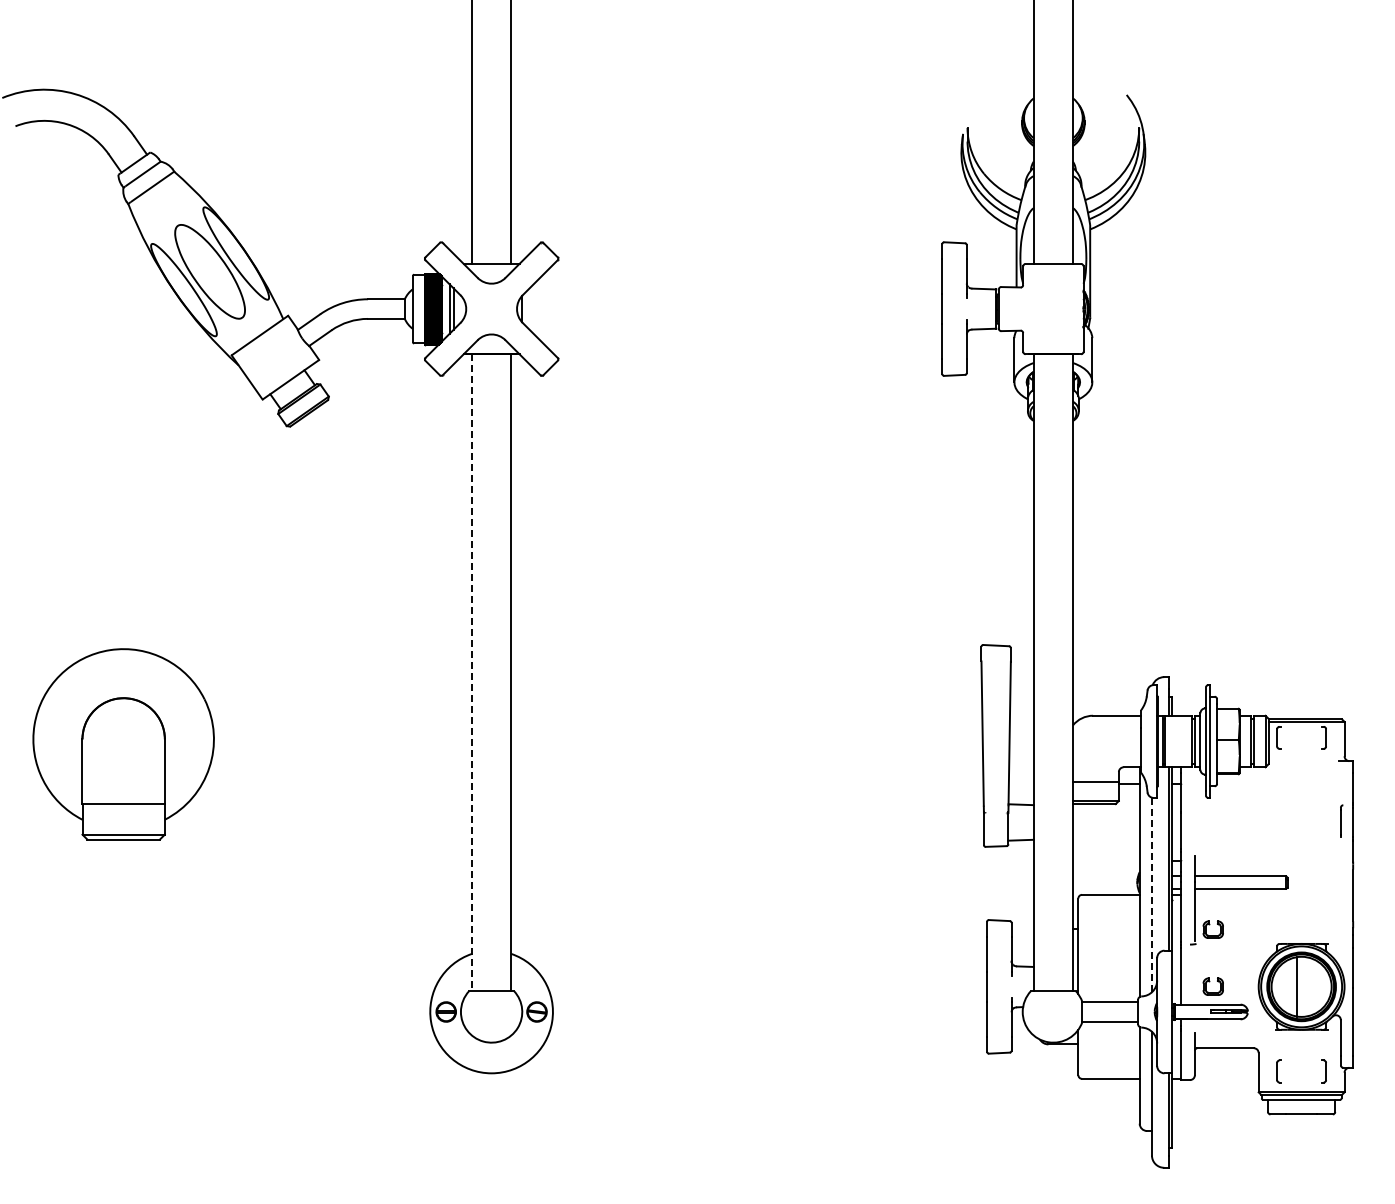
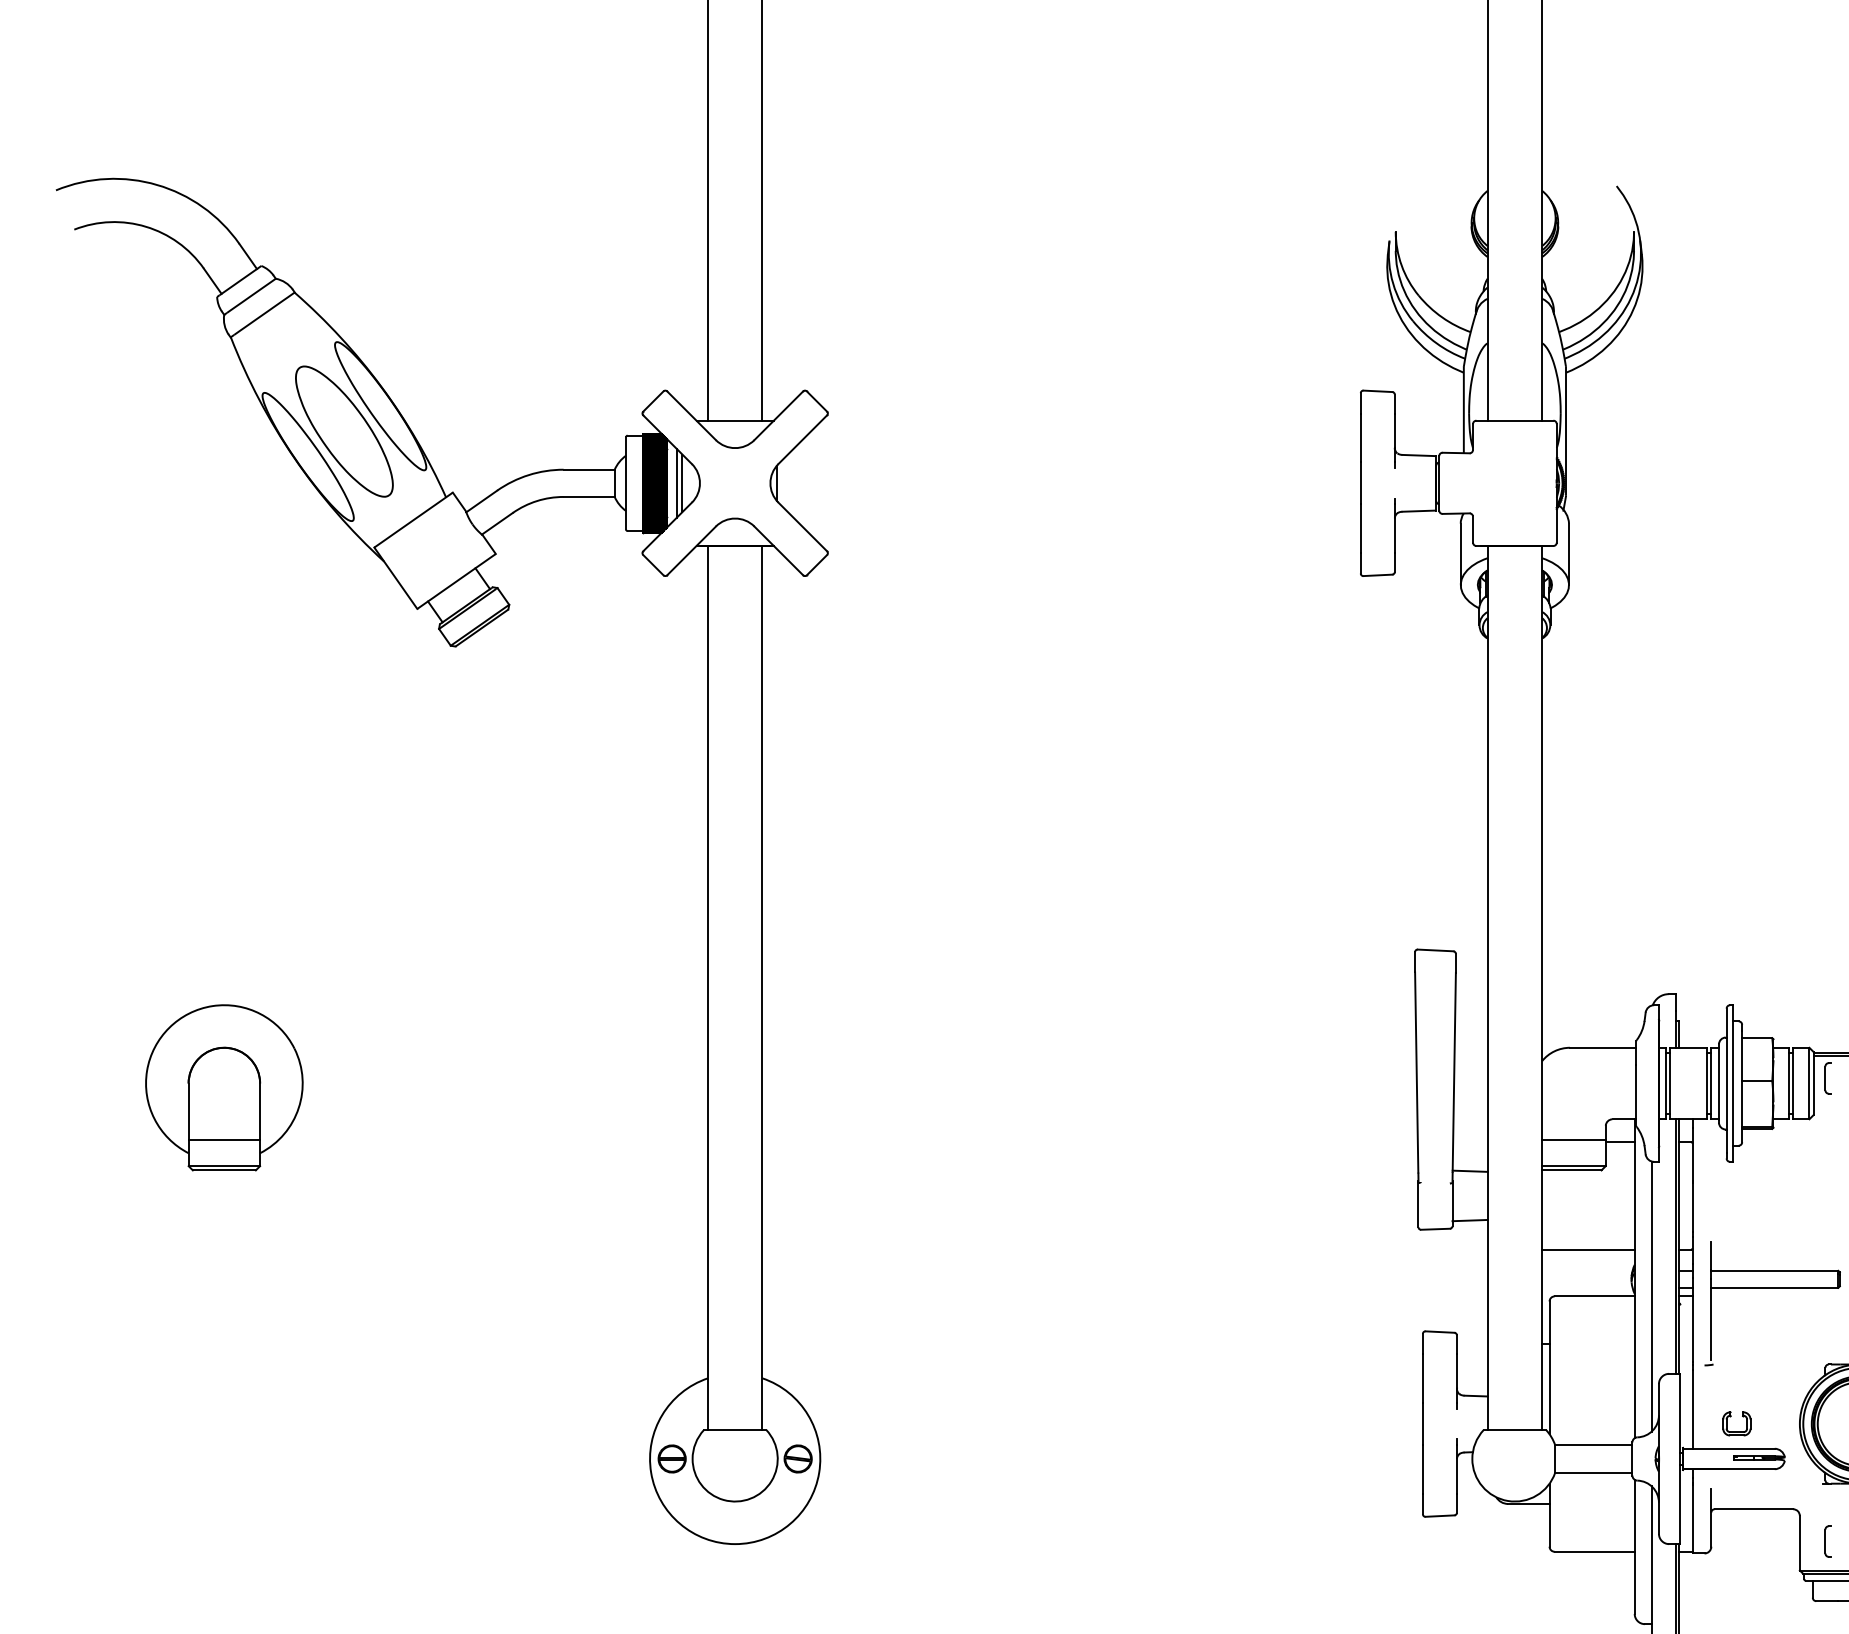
line: (472, 673) -> (708, 989), dashed -> solid
part: (123, 744) -> (224, 1087), size x0.62
line: (1106, 861) -> (1588, 1250), added
line: (1151, 894) -> (1651, 1295), dashed -> solid
part: (1212, 929) -> (1735, 1344), removed

